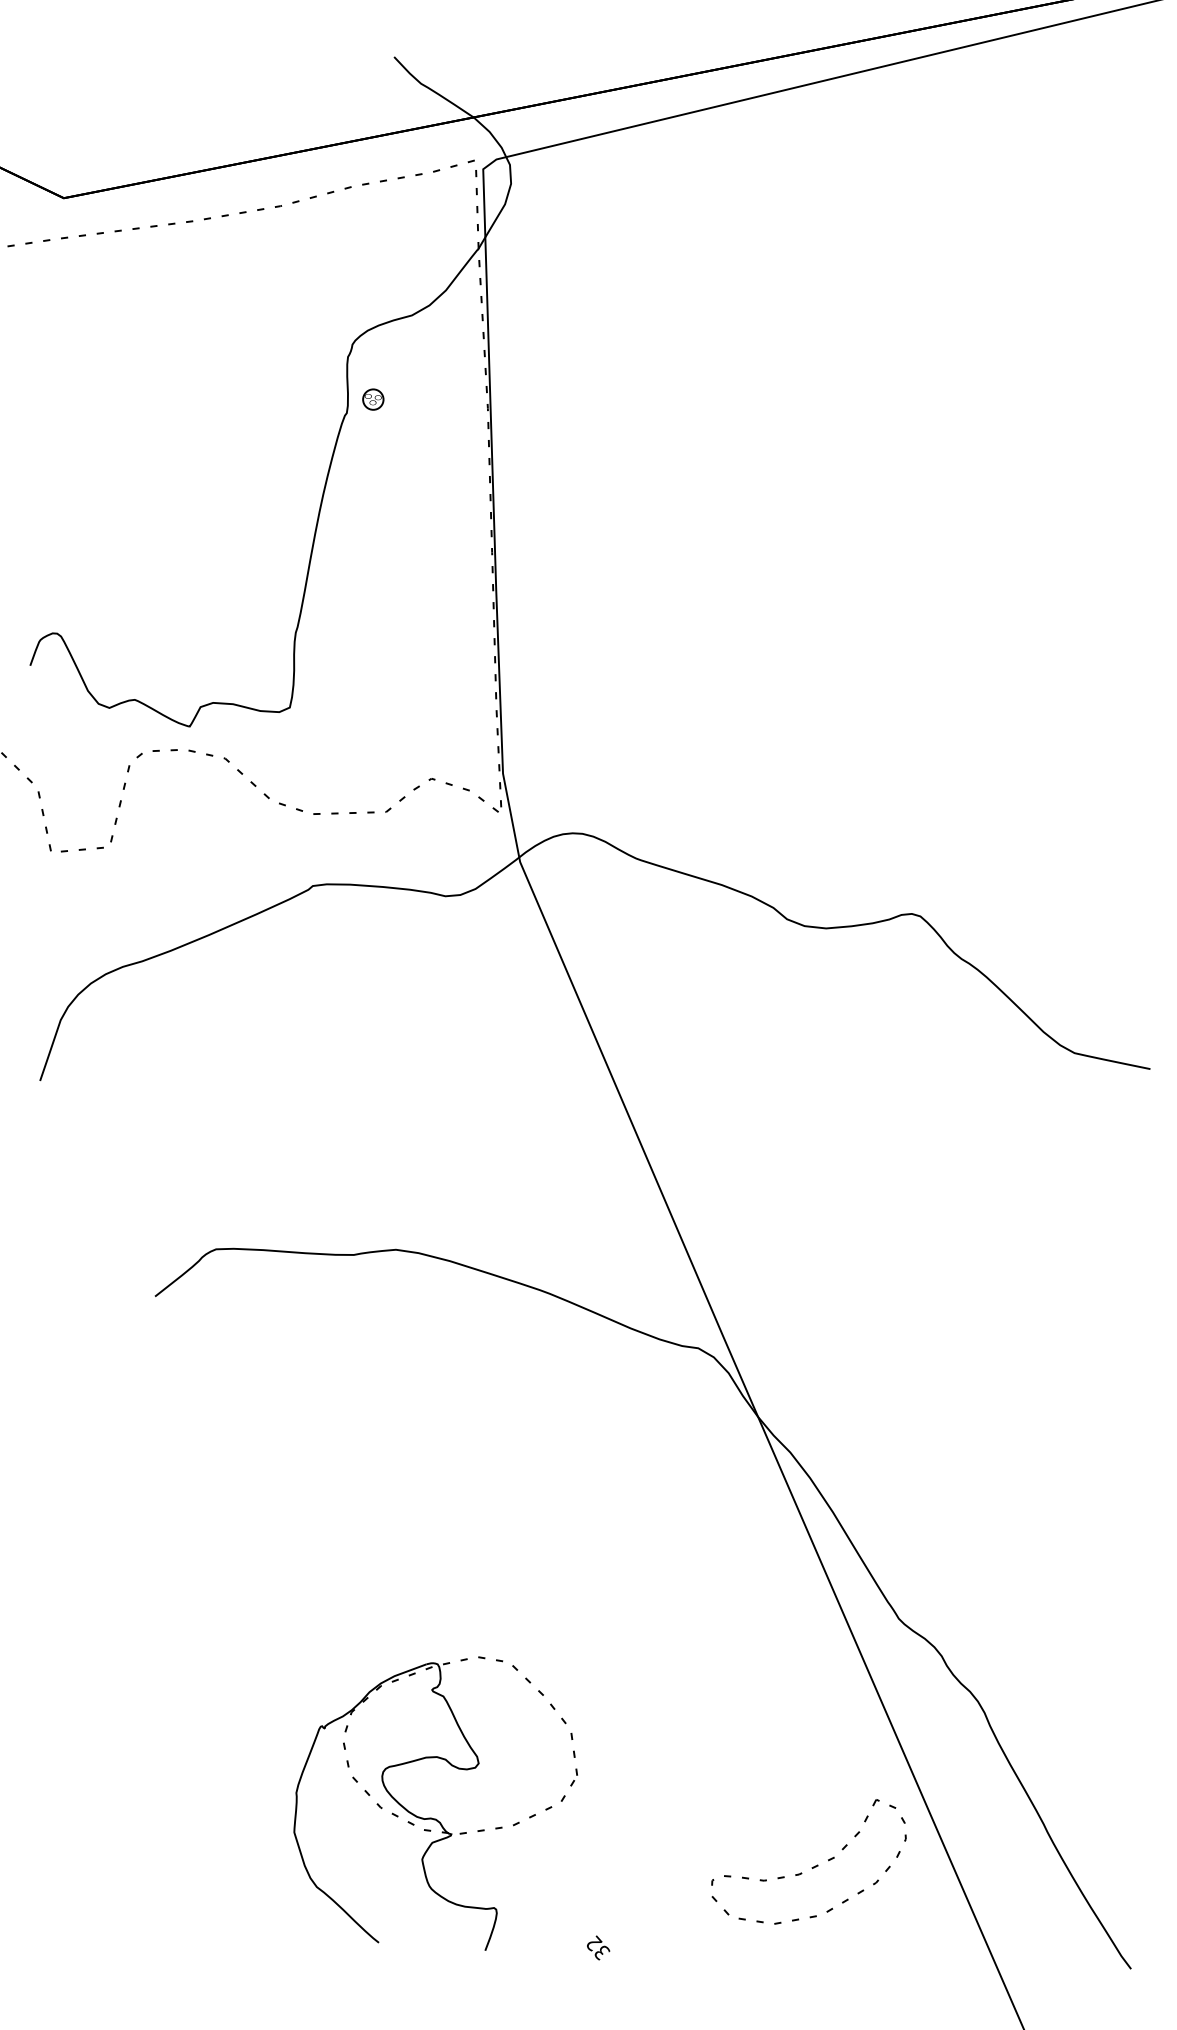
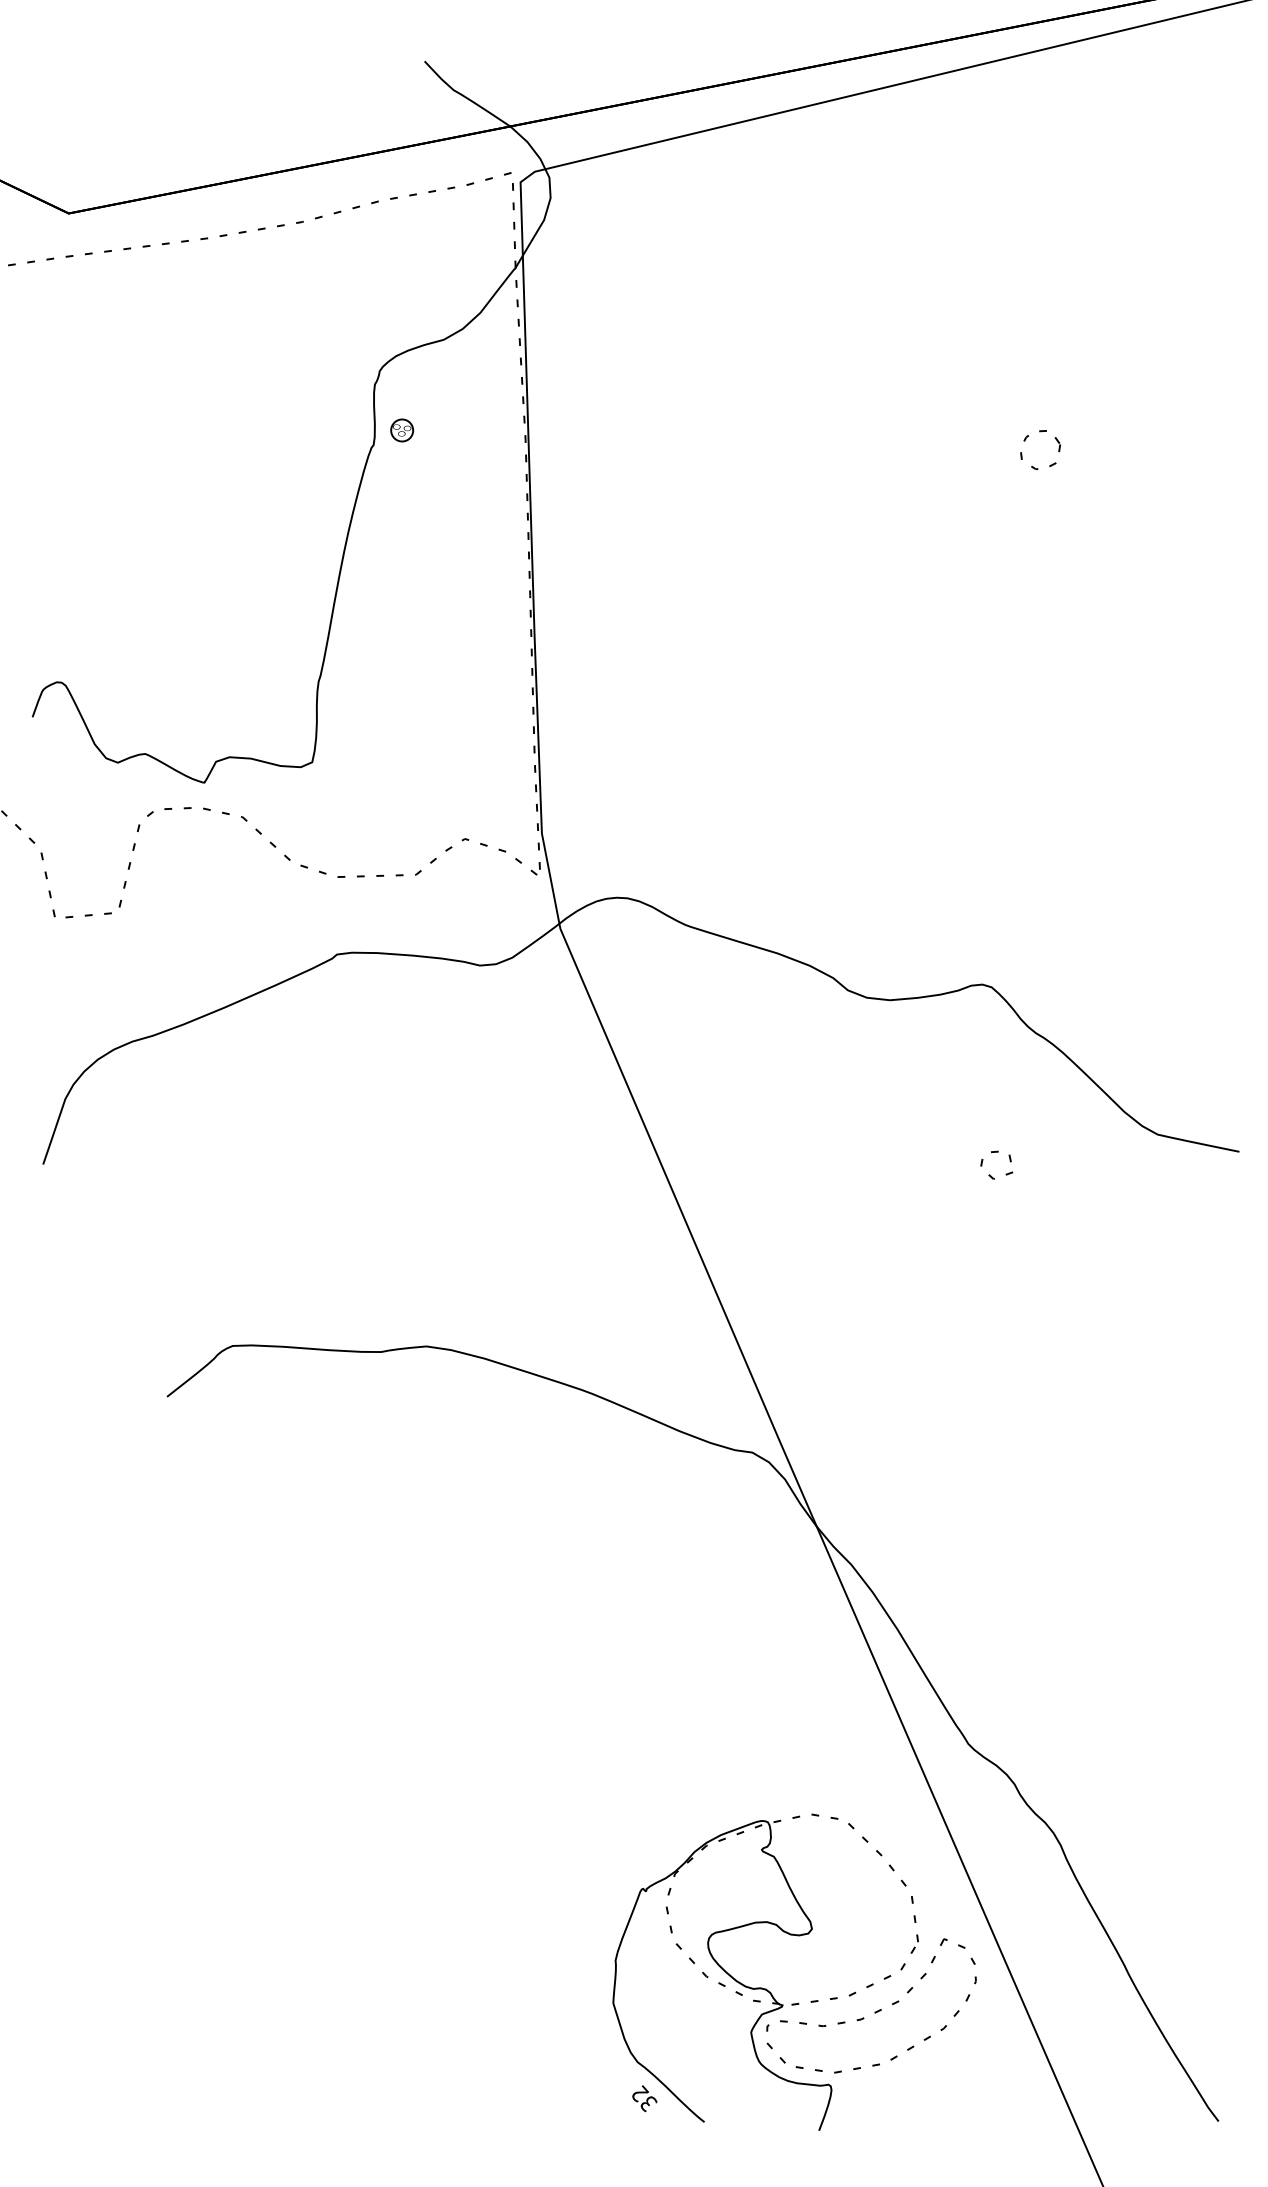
part: (955, 405) -> (1029, 436), added
part: (919, 1090) -> (990, 1174), added
part: (431, 1817) -> (761, 1987), moved

